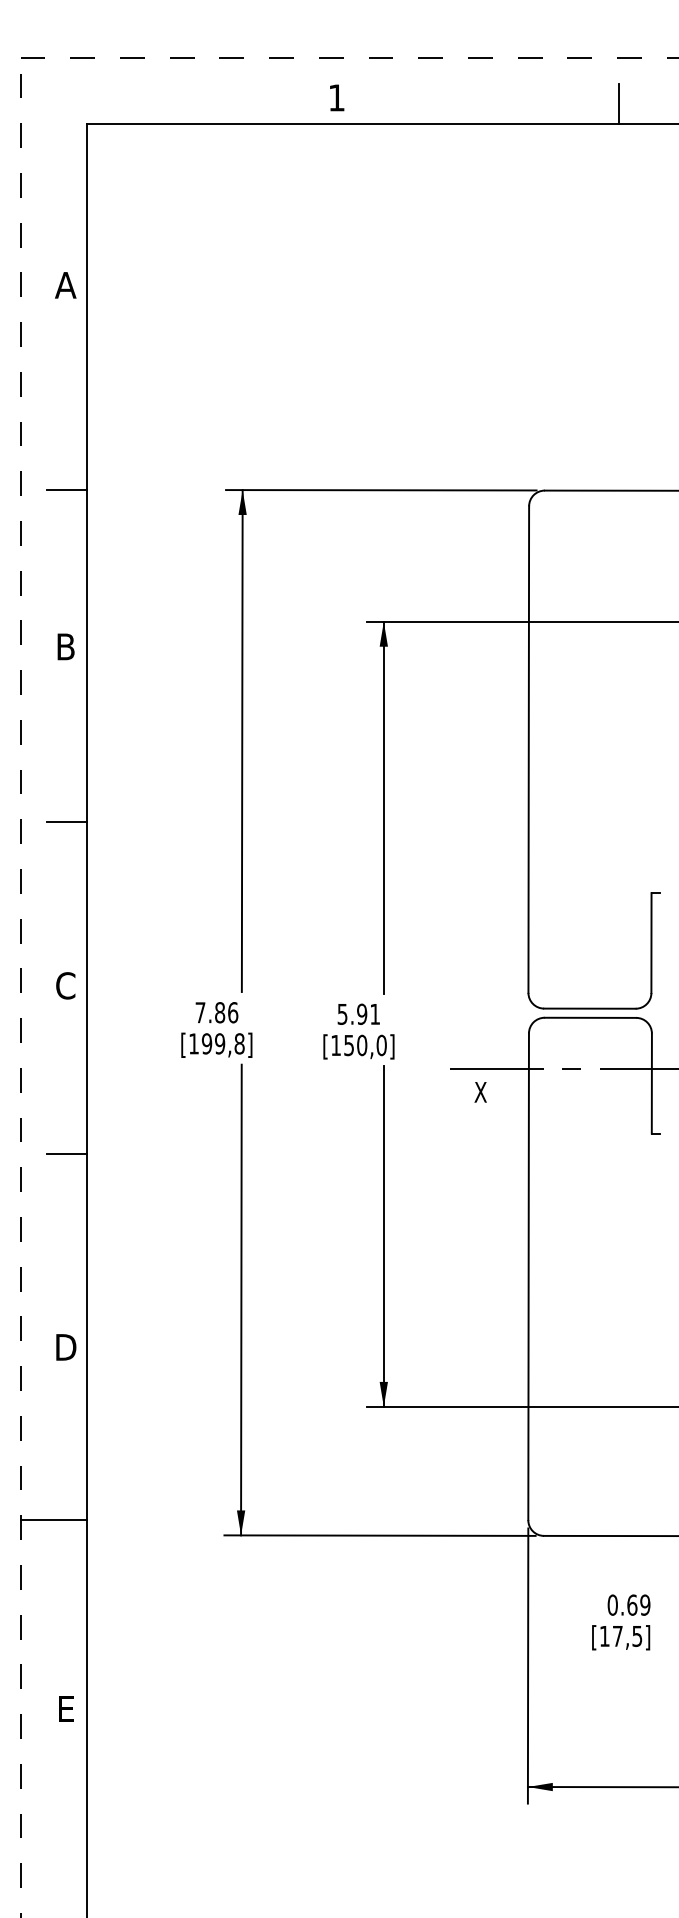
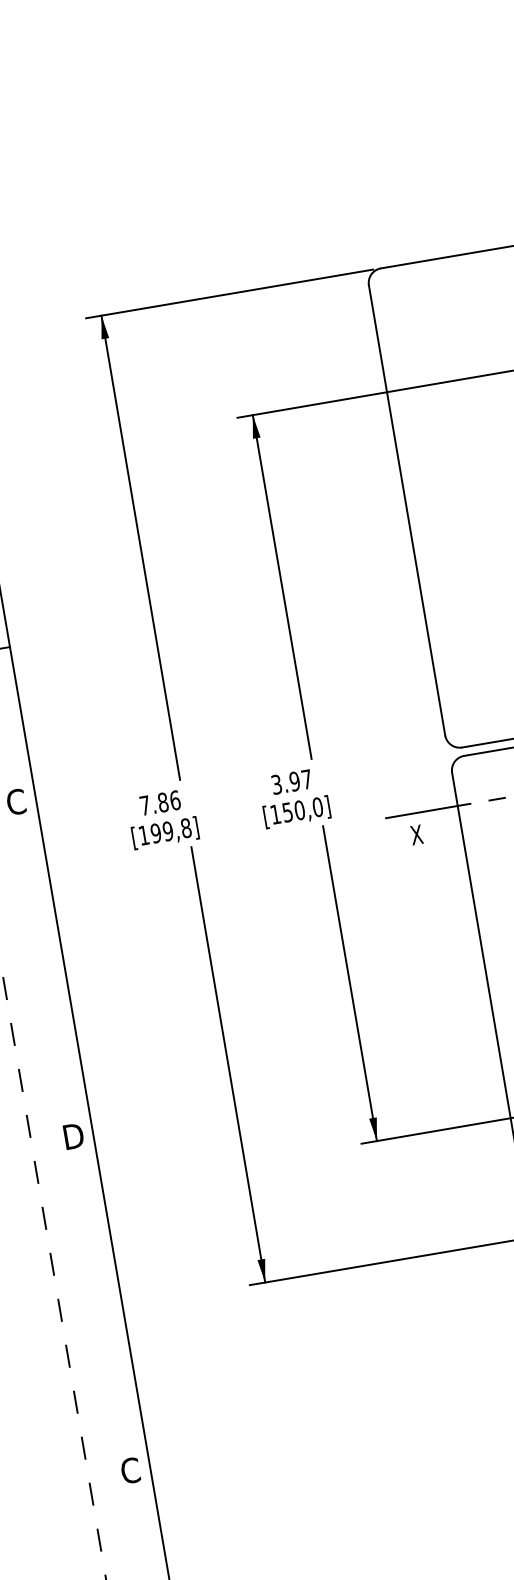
text: (358, 1013) -> (291, 781), 5.91 -> 3.97
line: (67, 1154) -> (44, 957), removed
line: (53, 1519) -> (89, 1297), removed
text: (65, 1708) -> (130, 1470), E -> C

